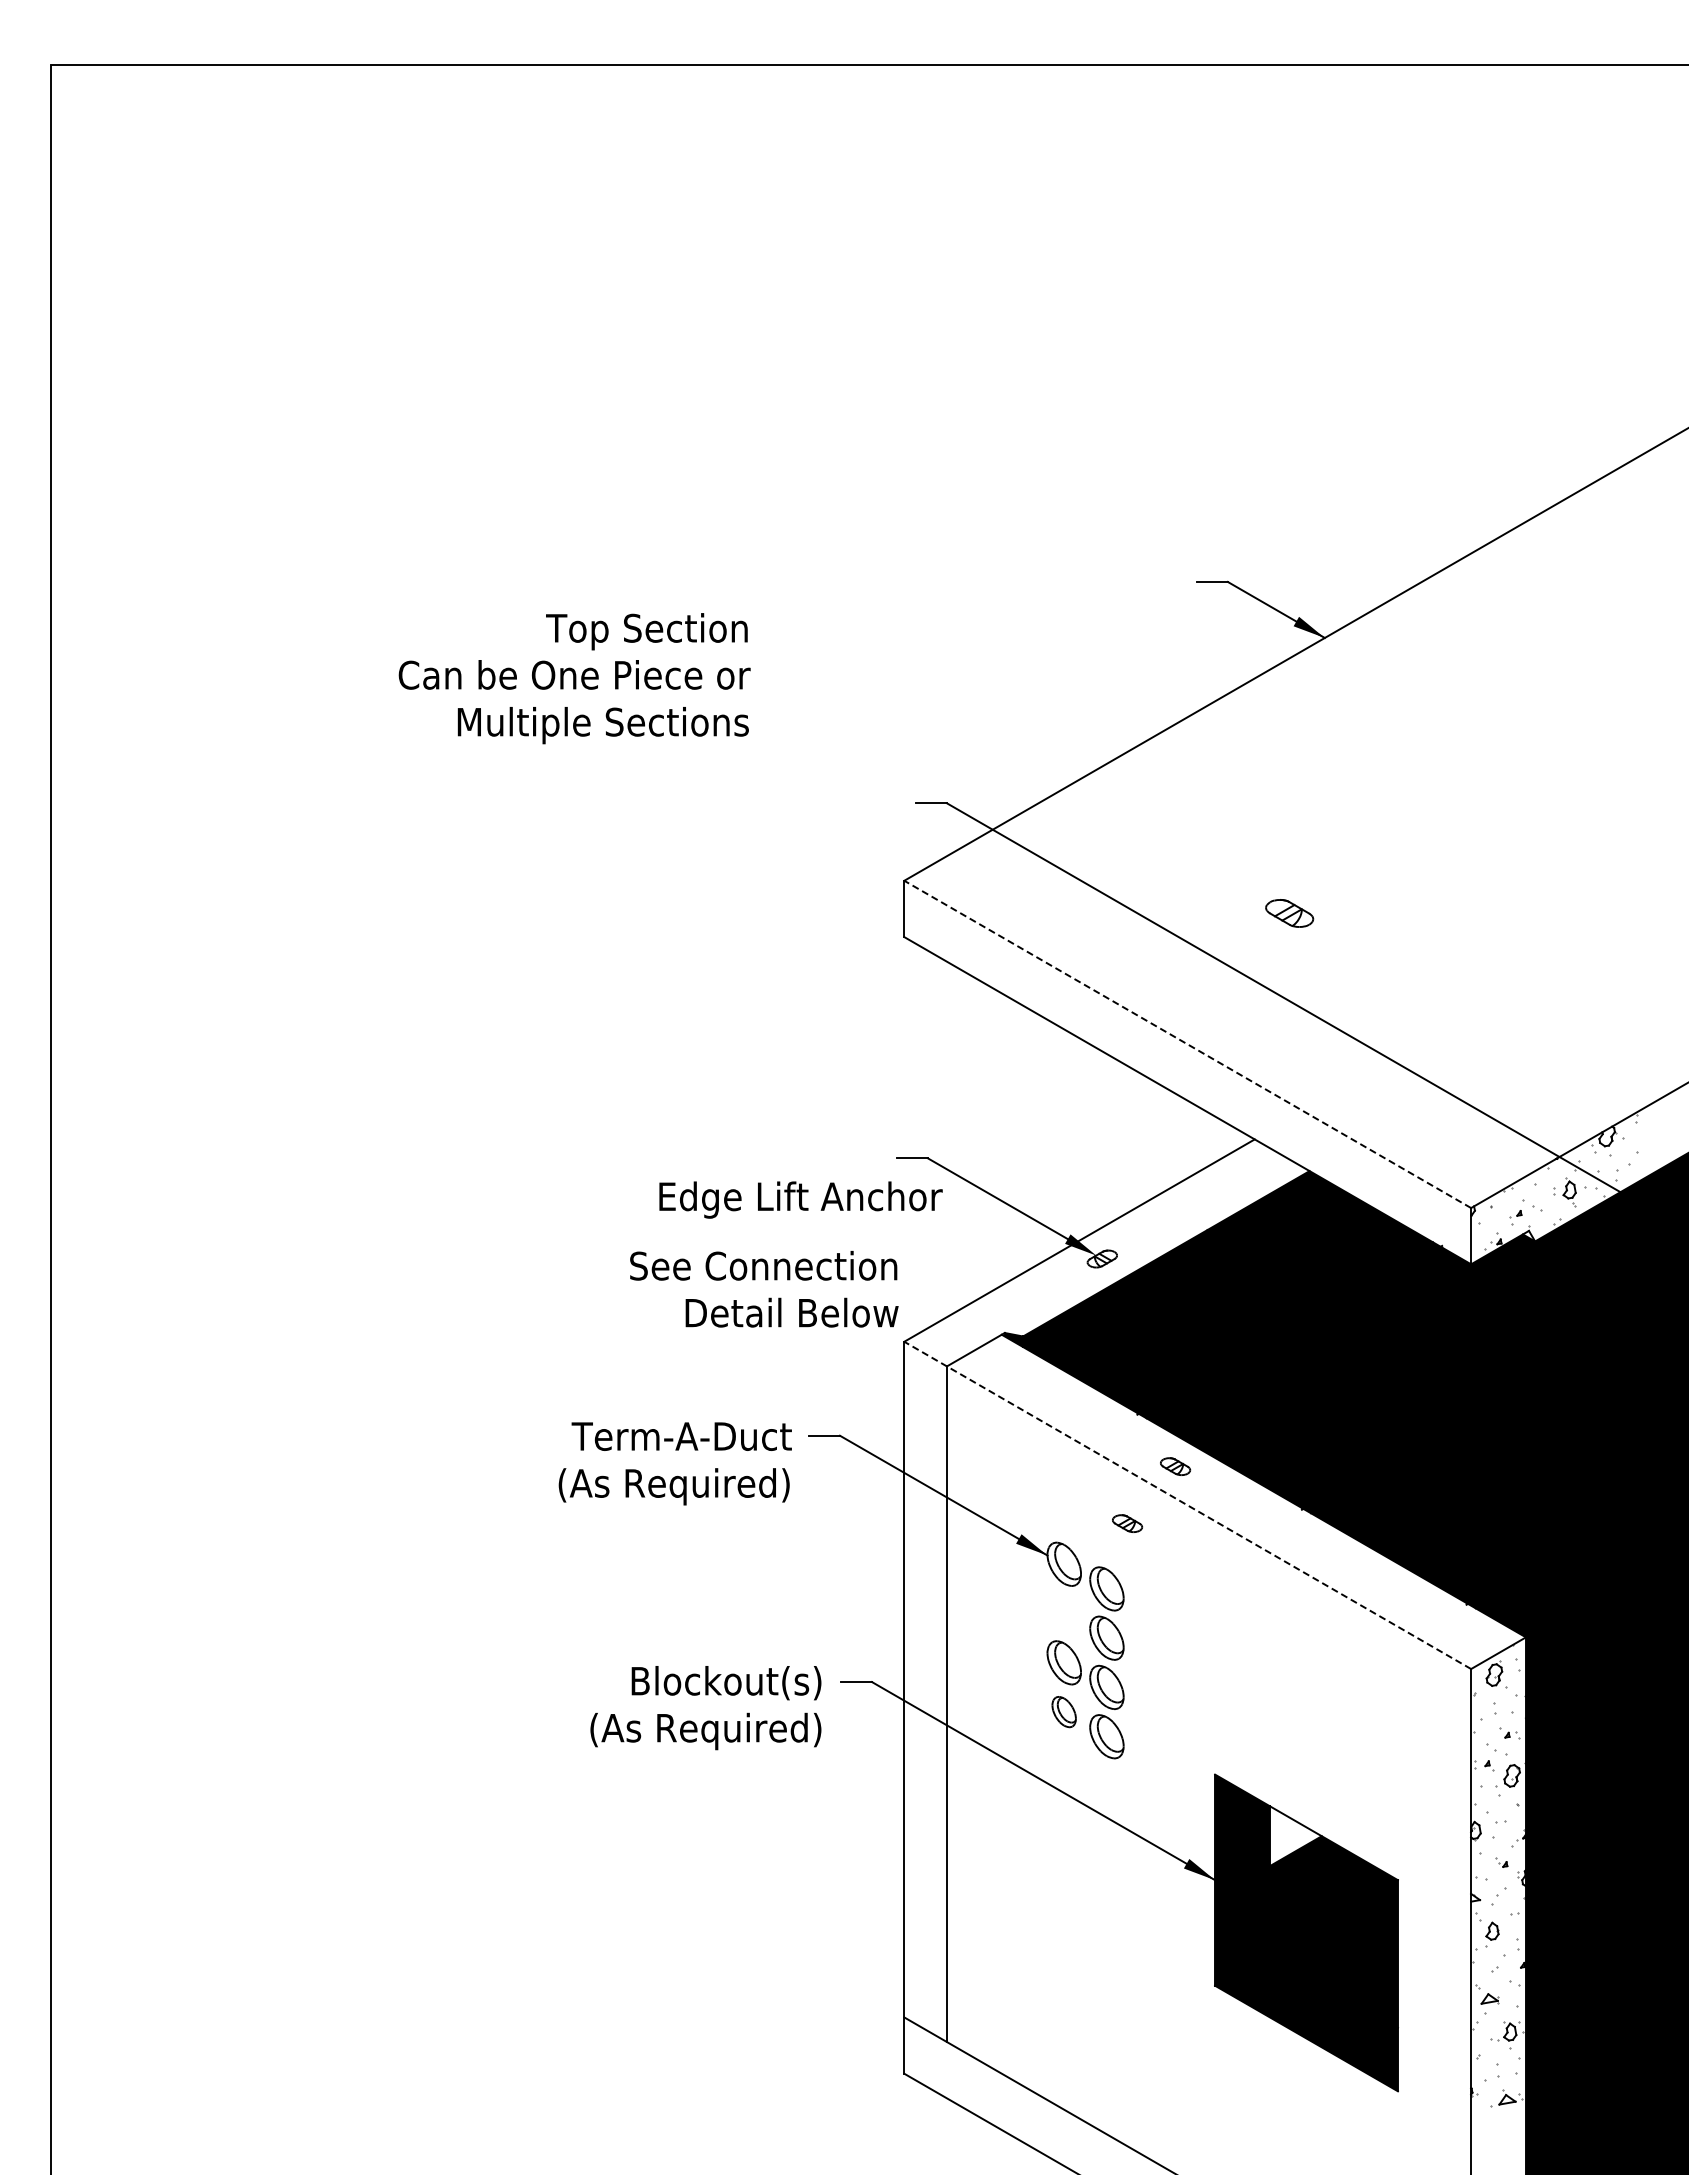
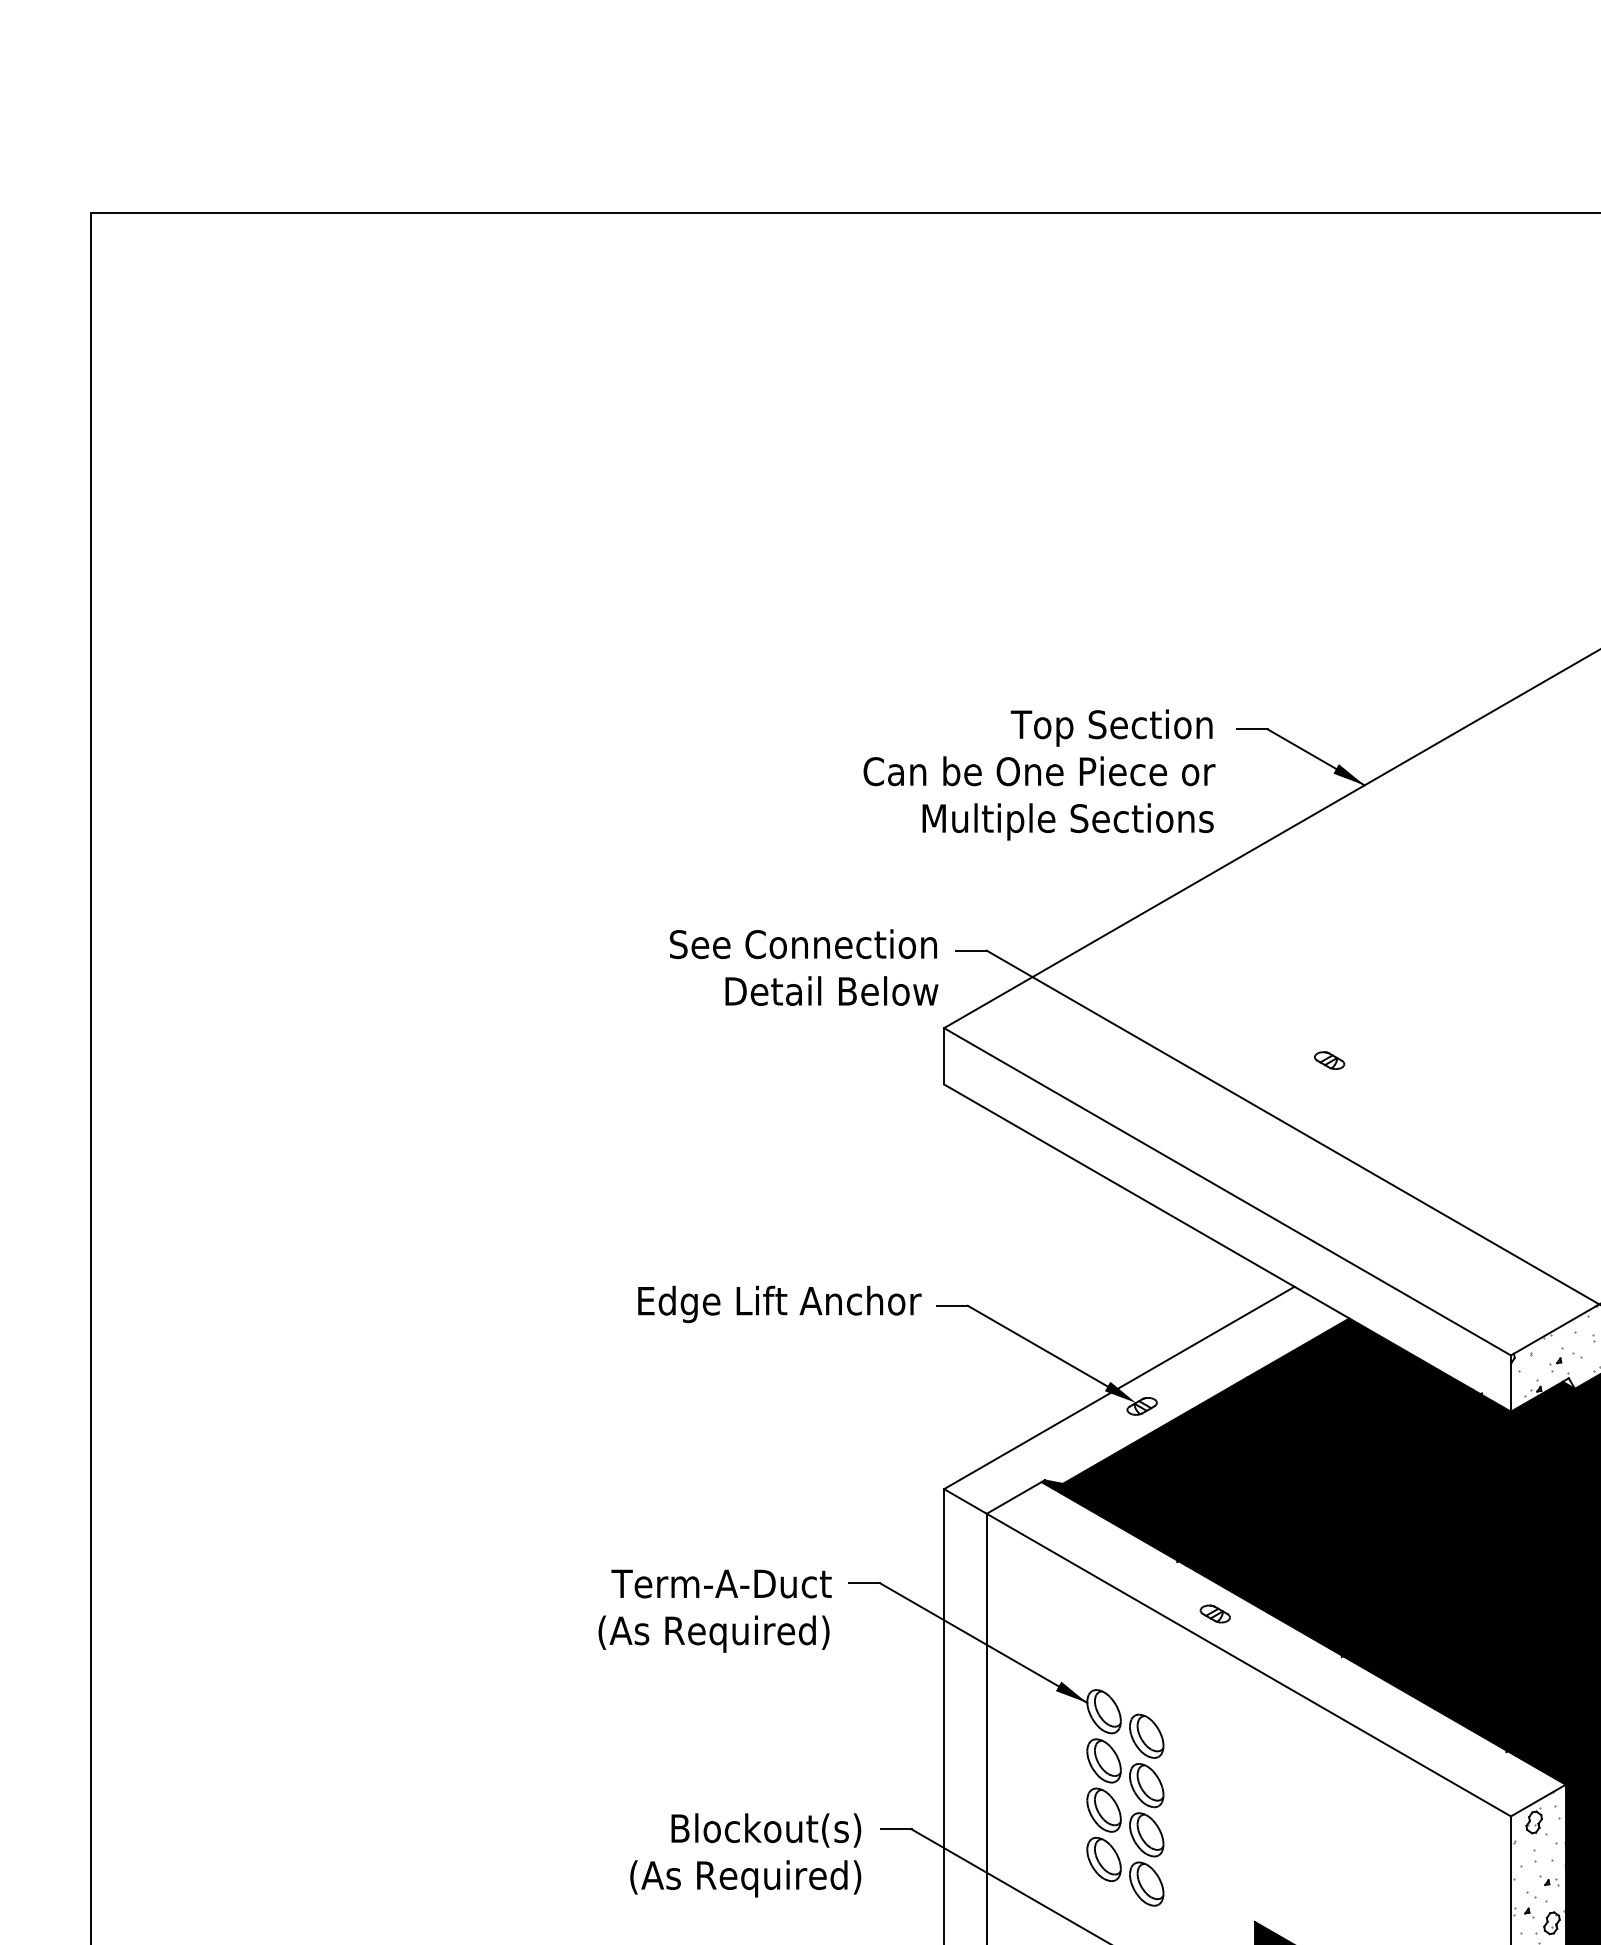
text: (574, 678) -> (1039, 774), moved
part: (1289, 912) -> (1329, 1059), size x0.62
line: (1187, 1044) -> (1227, 1191), dashed -> solid
text: (800, 1199) -> (779, 1303), moved
text: (764, 1289) -> (804, 967), moved
line: (1187, 1505) -> (1227, 1652), dashed -> solid
part: (1127, 1523) -> (1167, 1670), removed
part: (1063, 1613) -> (1103, 1760), added
part: (1063, 1711) -> (1103, 1858), size x1.43

